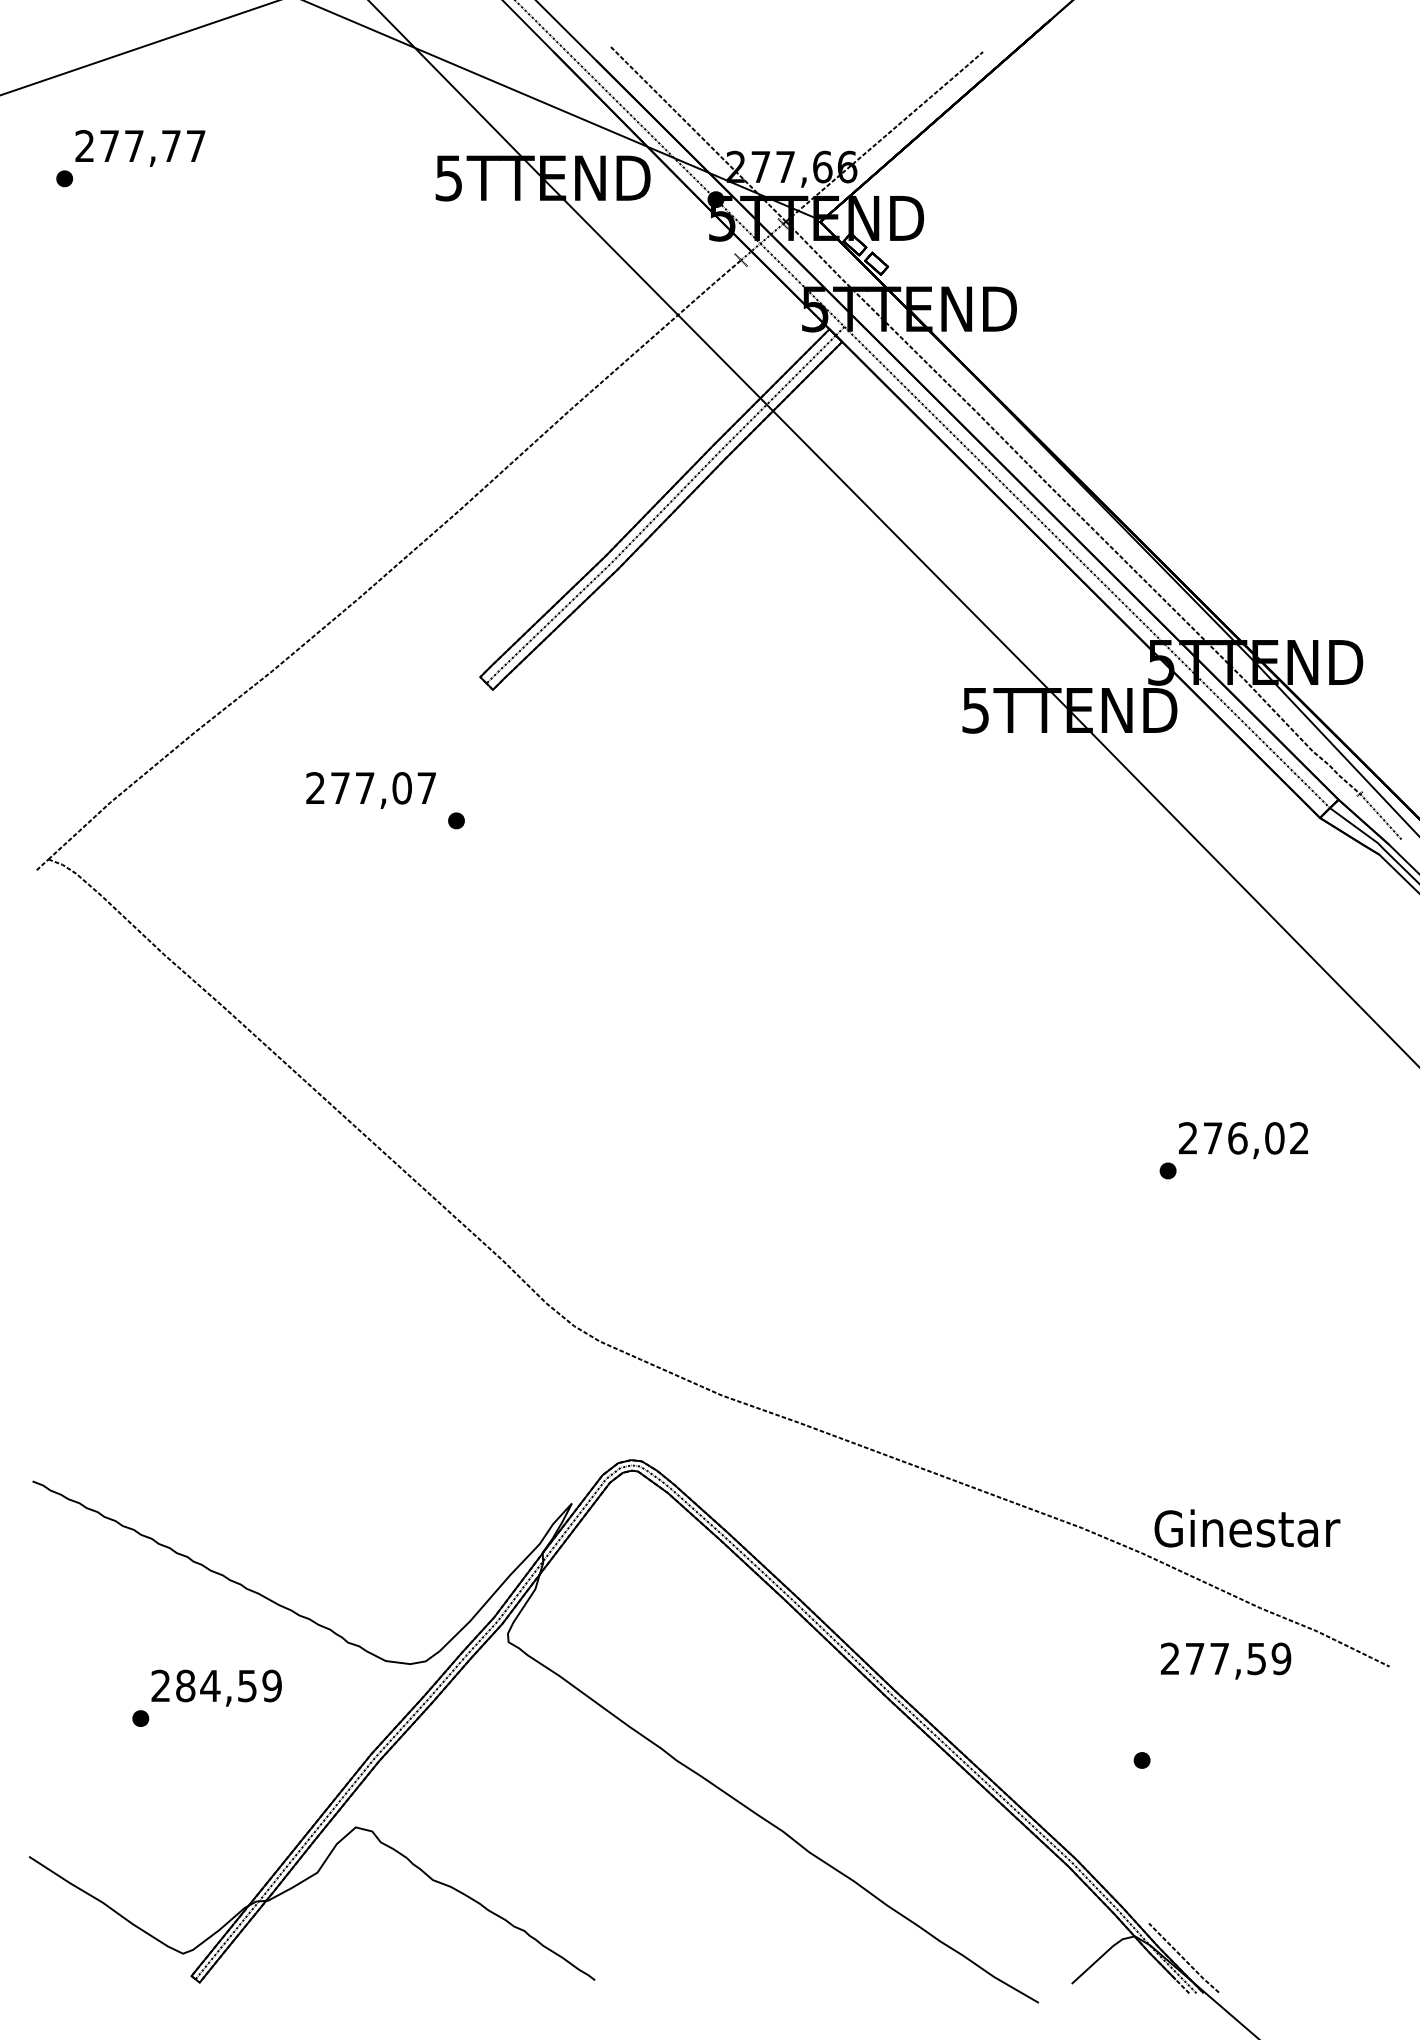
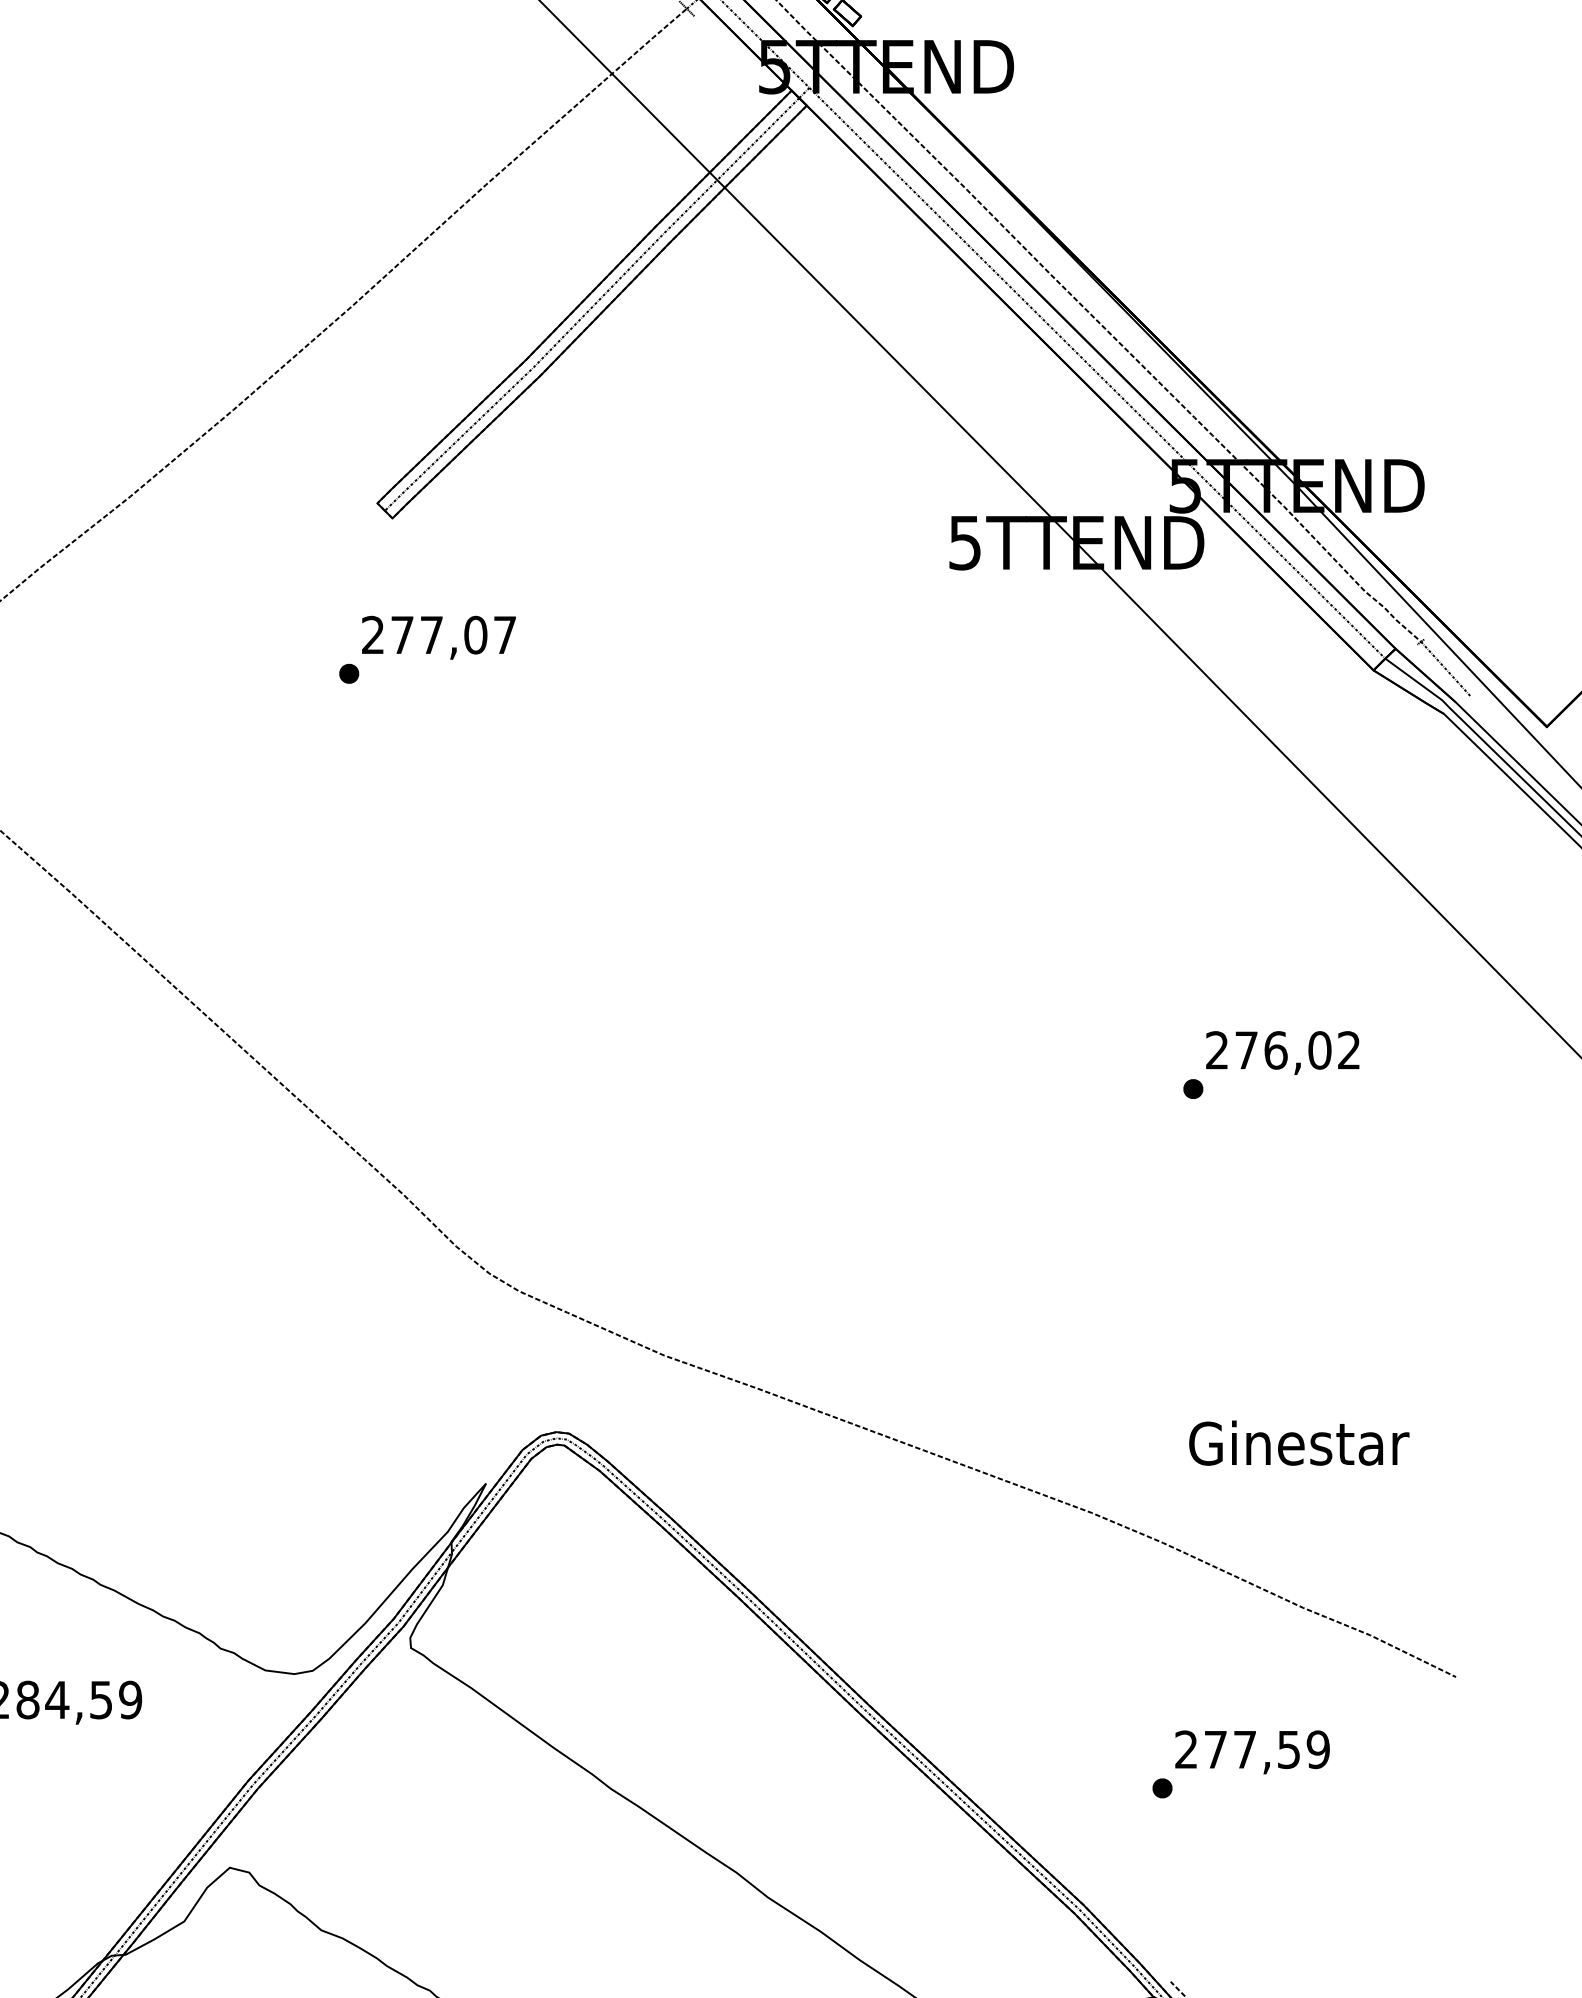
text: (370, 790) -> (438, 637), moved
text: (1247, 1528) -> (1299, 1443), moved
text: (1226, 1660) -> (1253, 1751), moved

